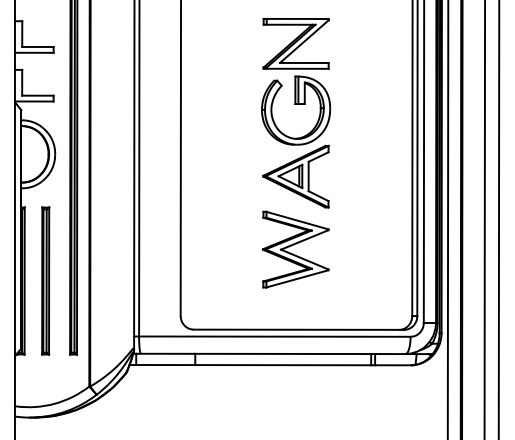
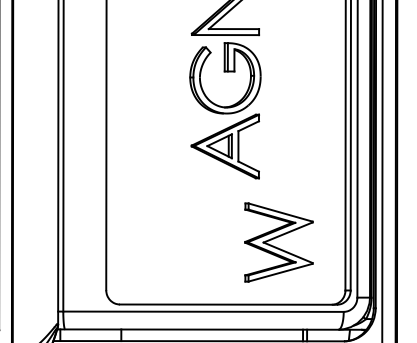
part: (295, 249) -> (278, 242), moved

